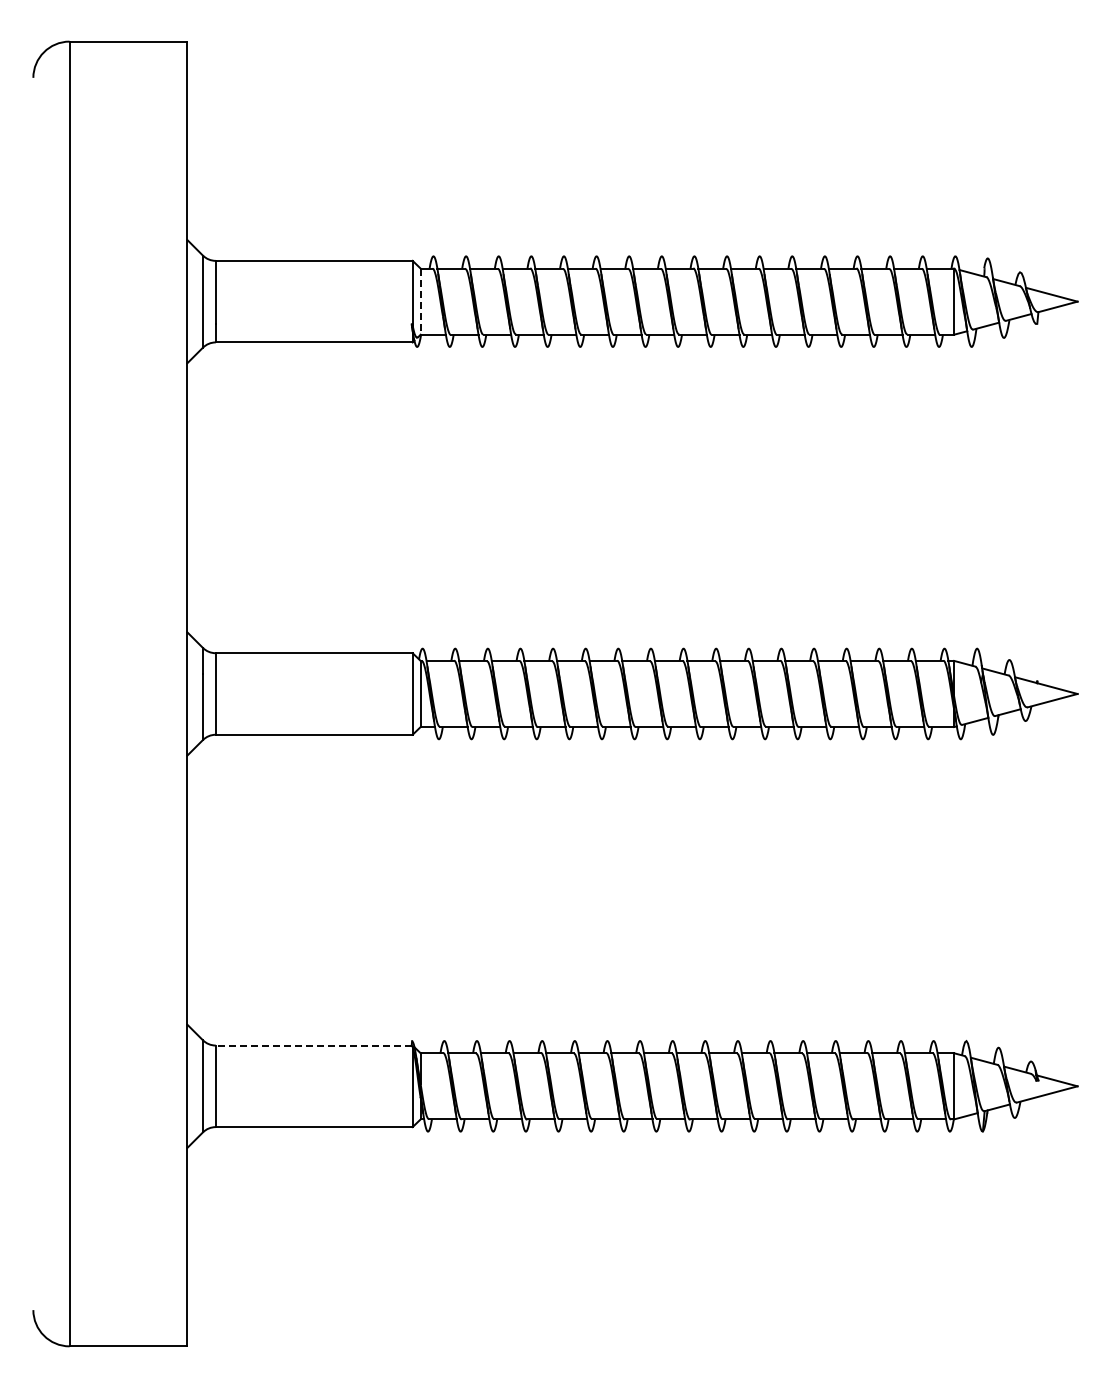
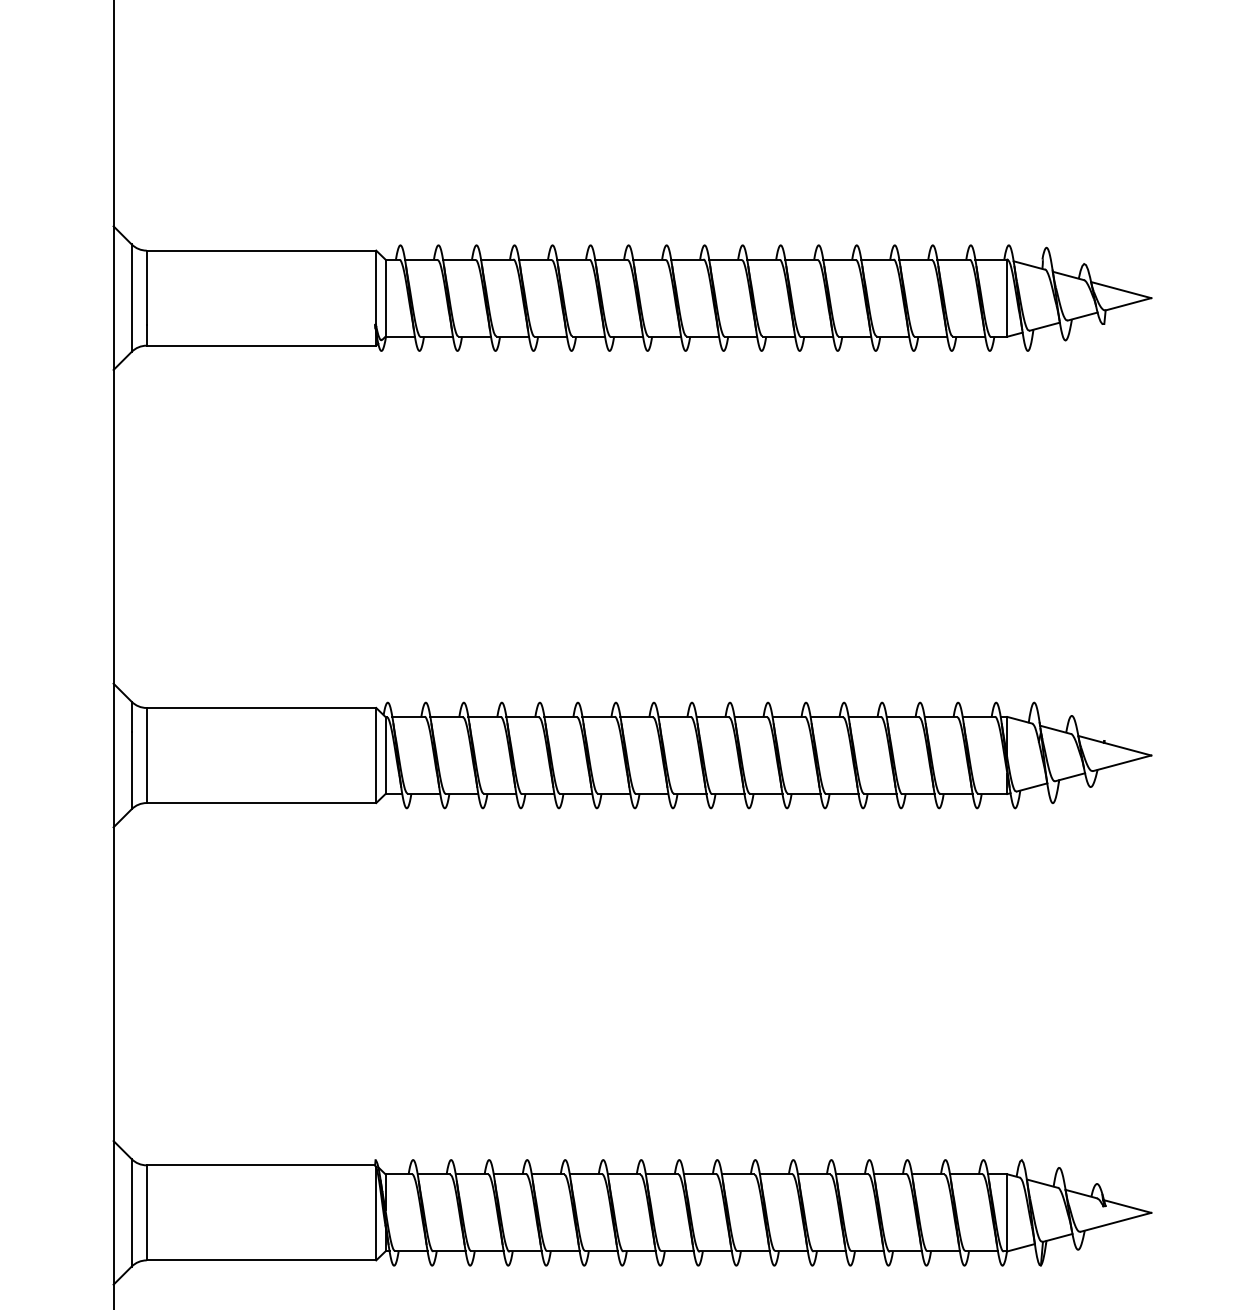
line: (420, 302) -> (385, 299), dashed -> solid
line: (313, 1045) -> (260, 1165), dashed -> solid

